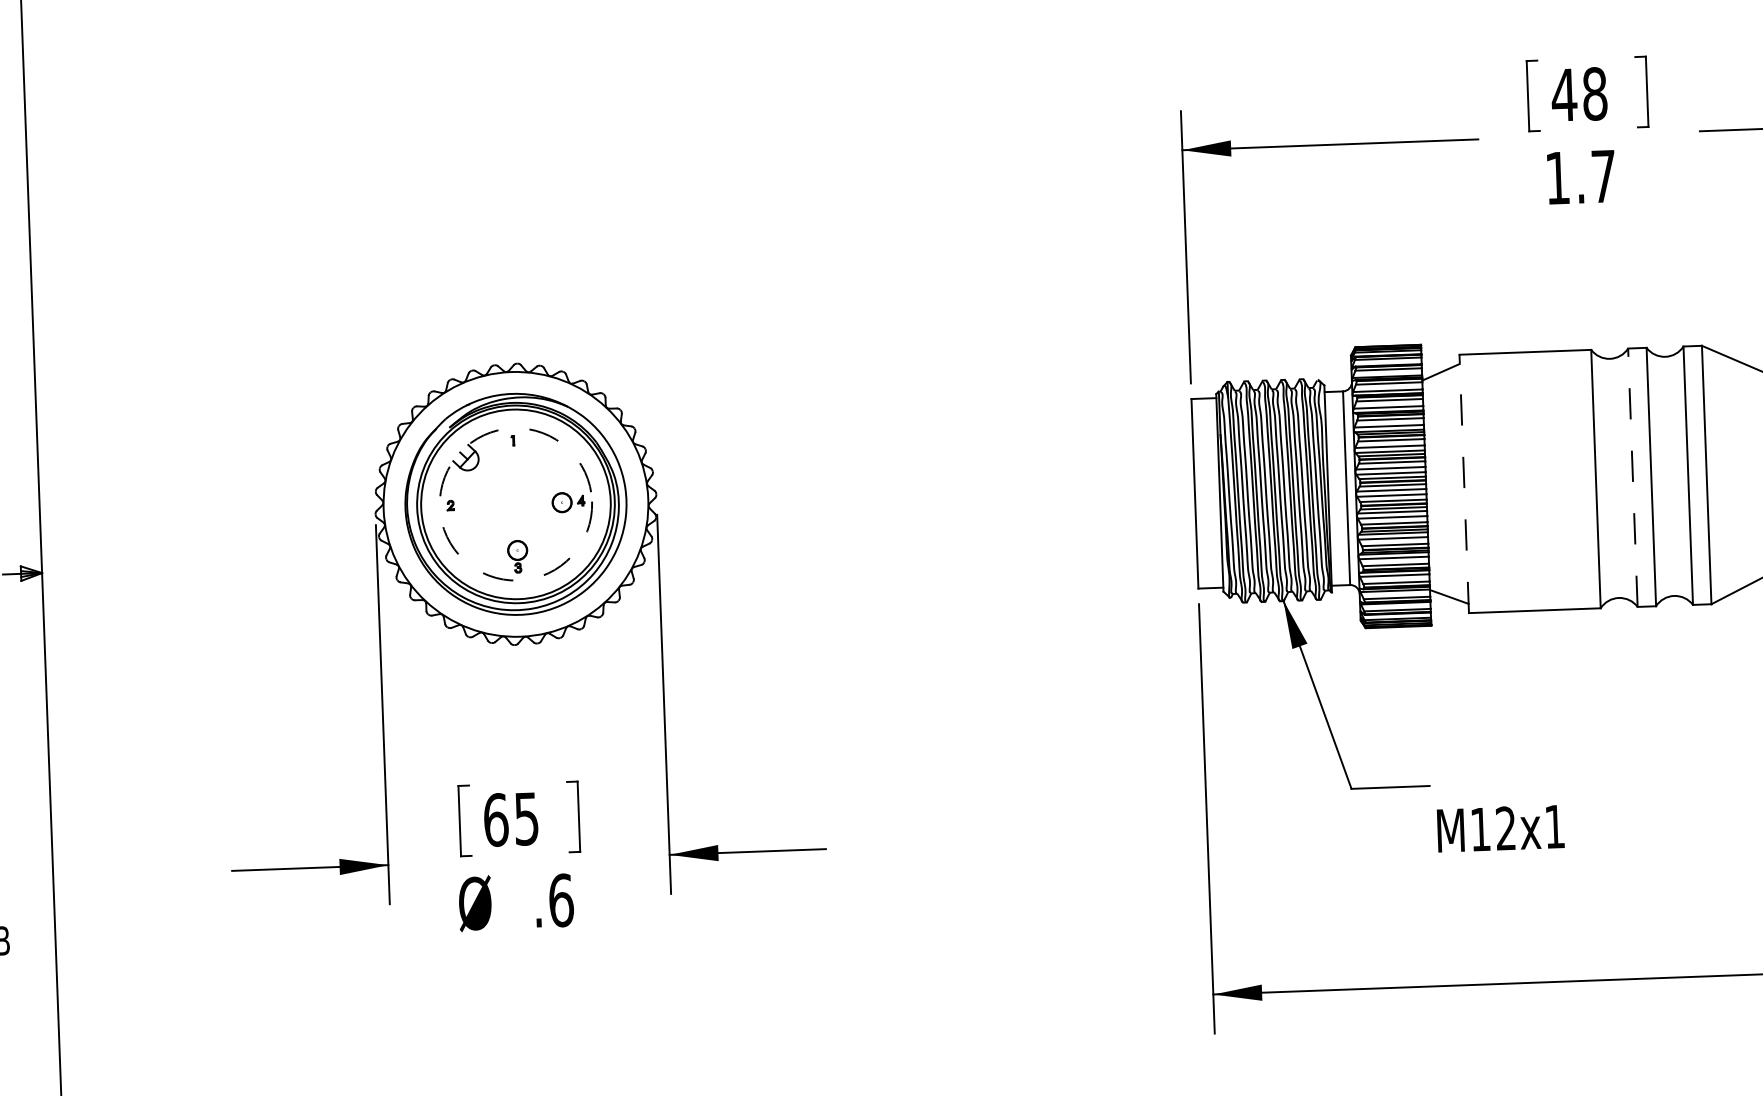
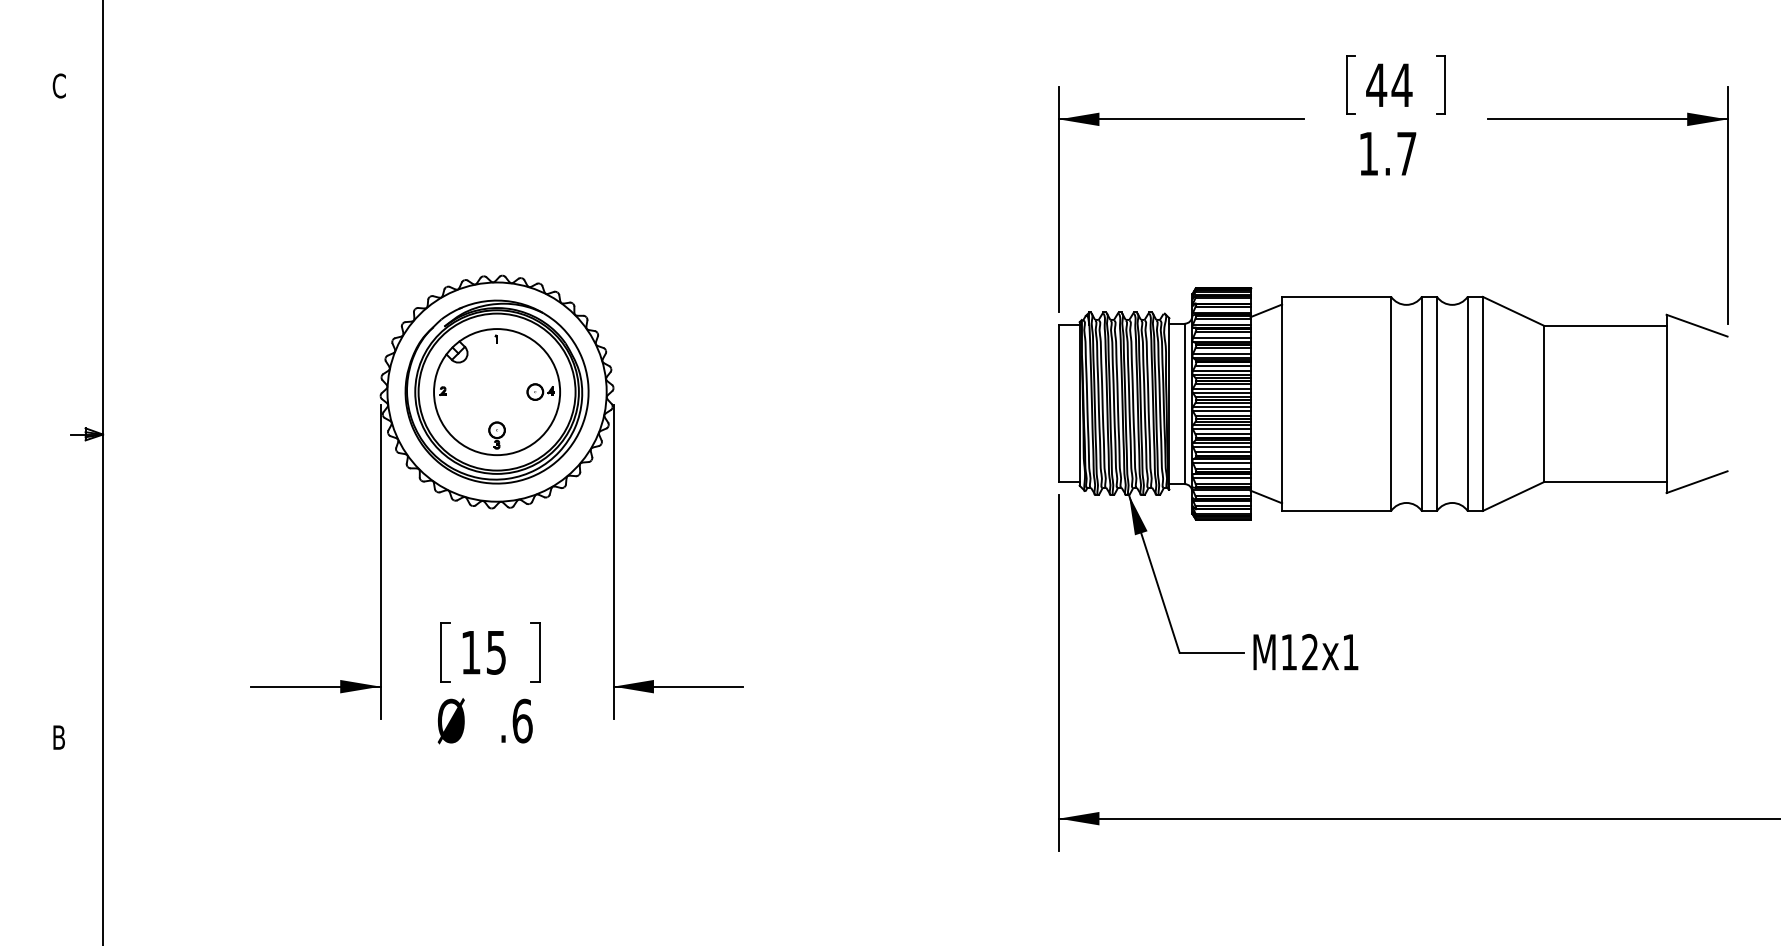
text: (1594, 94) -> (1401, 85), 48 -> 44
line: (1632, 477) -> (1421, 403), dashed -> solid
line: (1464, 483) -> (1282, 403), dashed -> solid
circle: (516, 504) -> (497, 392), dashed -> solid
text: (496, 819) -> (471, 652), 65 -> 15
text: (1500, 827) -> (1305, 651), moved

